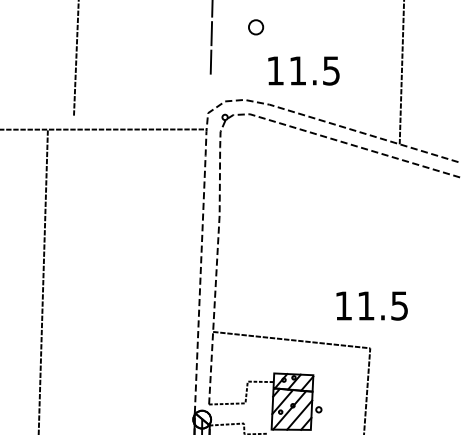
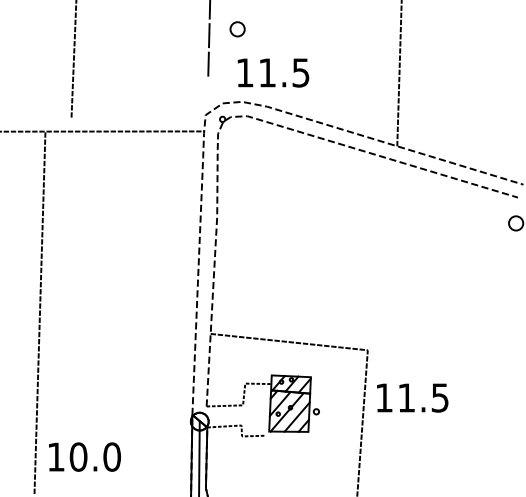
part: (255, 27) -> (237, 29), moved
text: (303, 70) -> (273, 72), moved
text: (371, 305) -> (412, 397), moved

